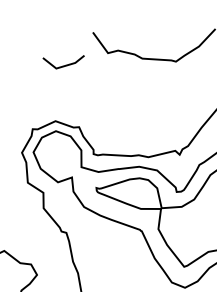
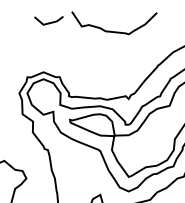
line: (63, 64) -> (48, 22), moved

